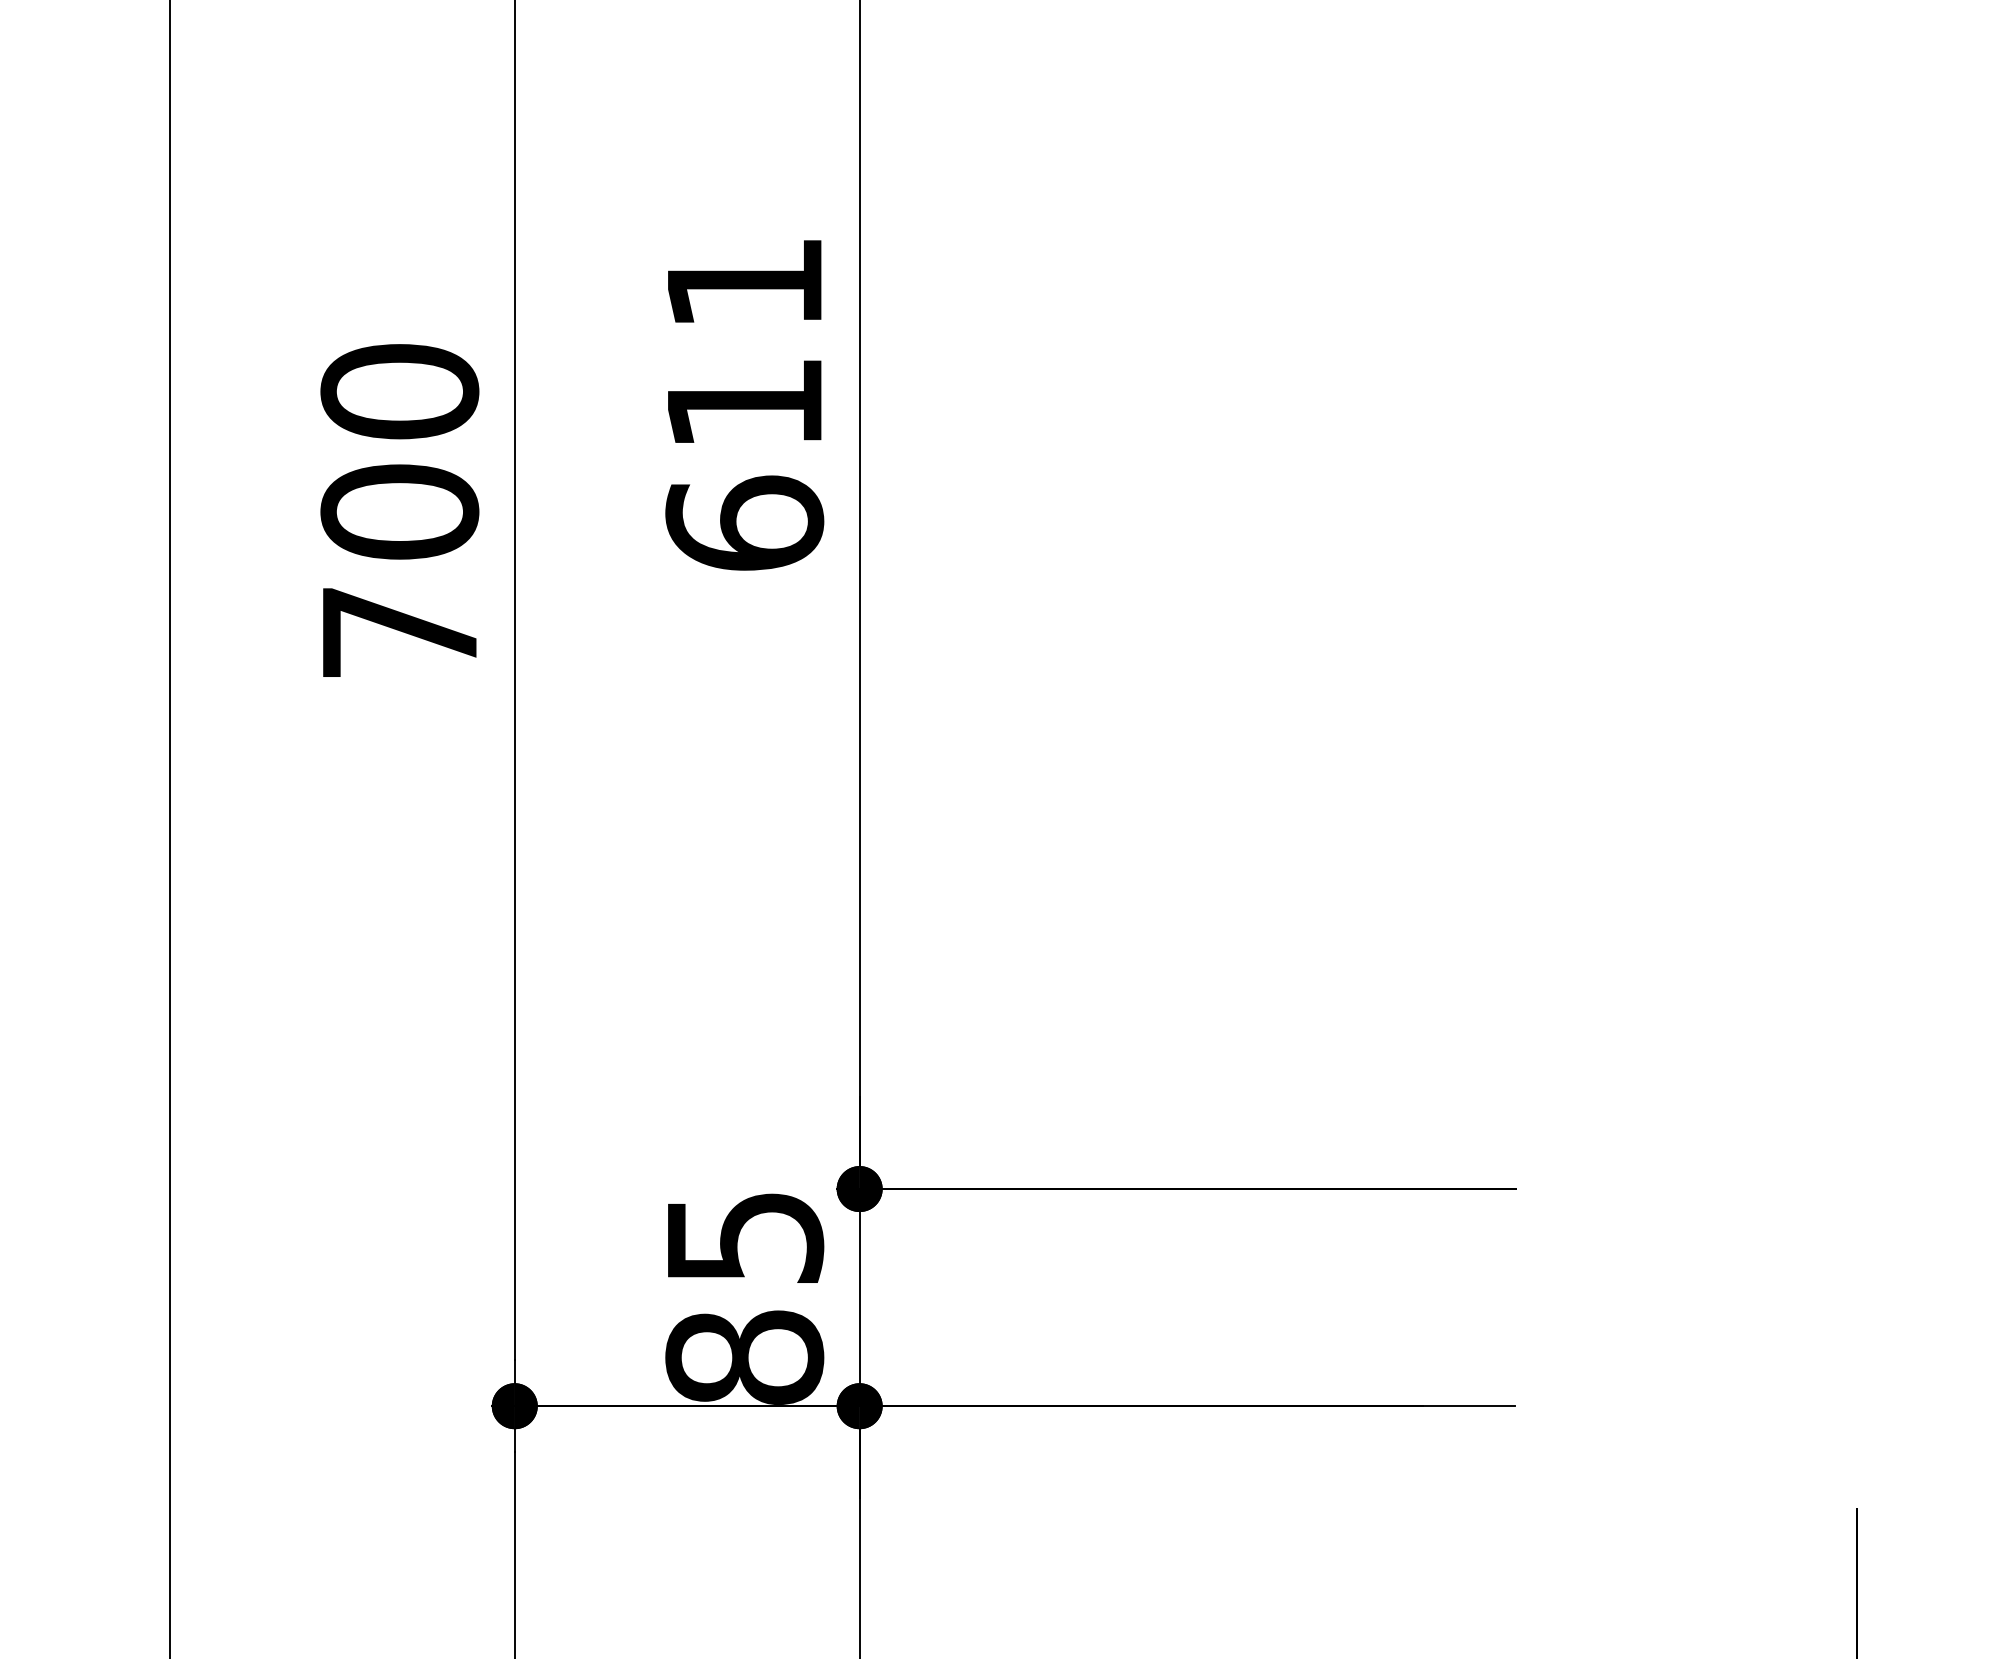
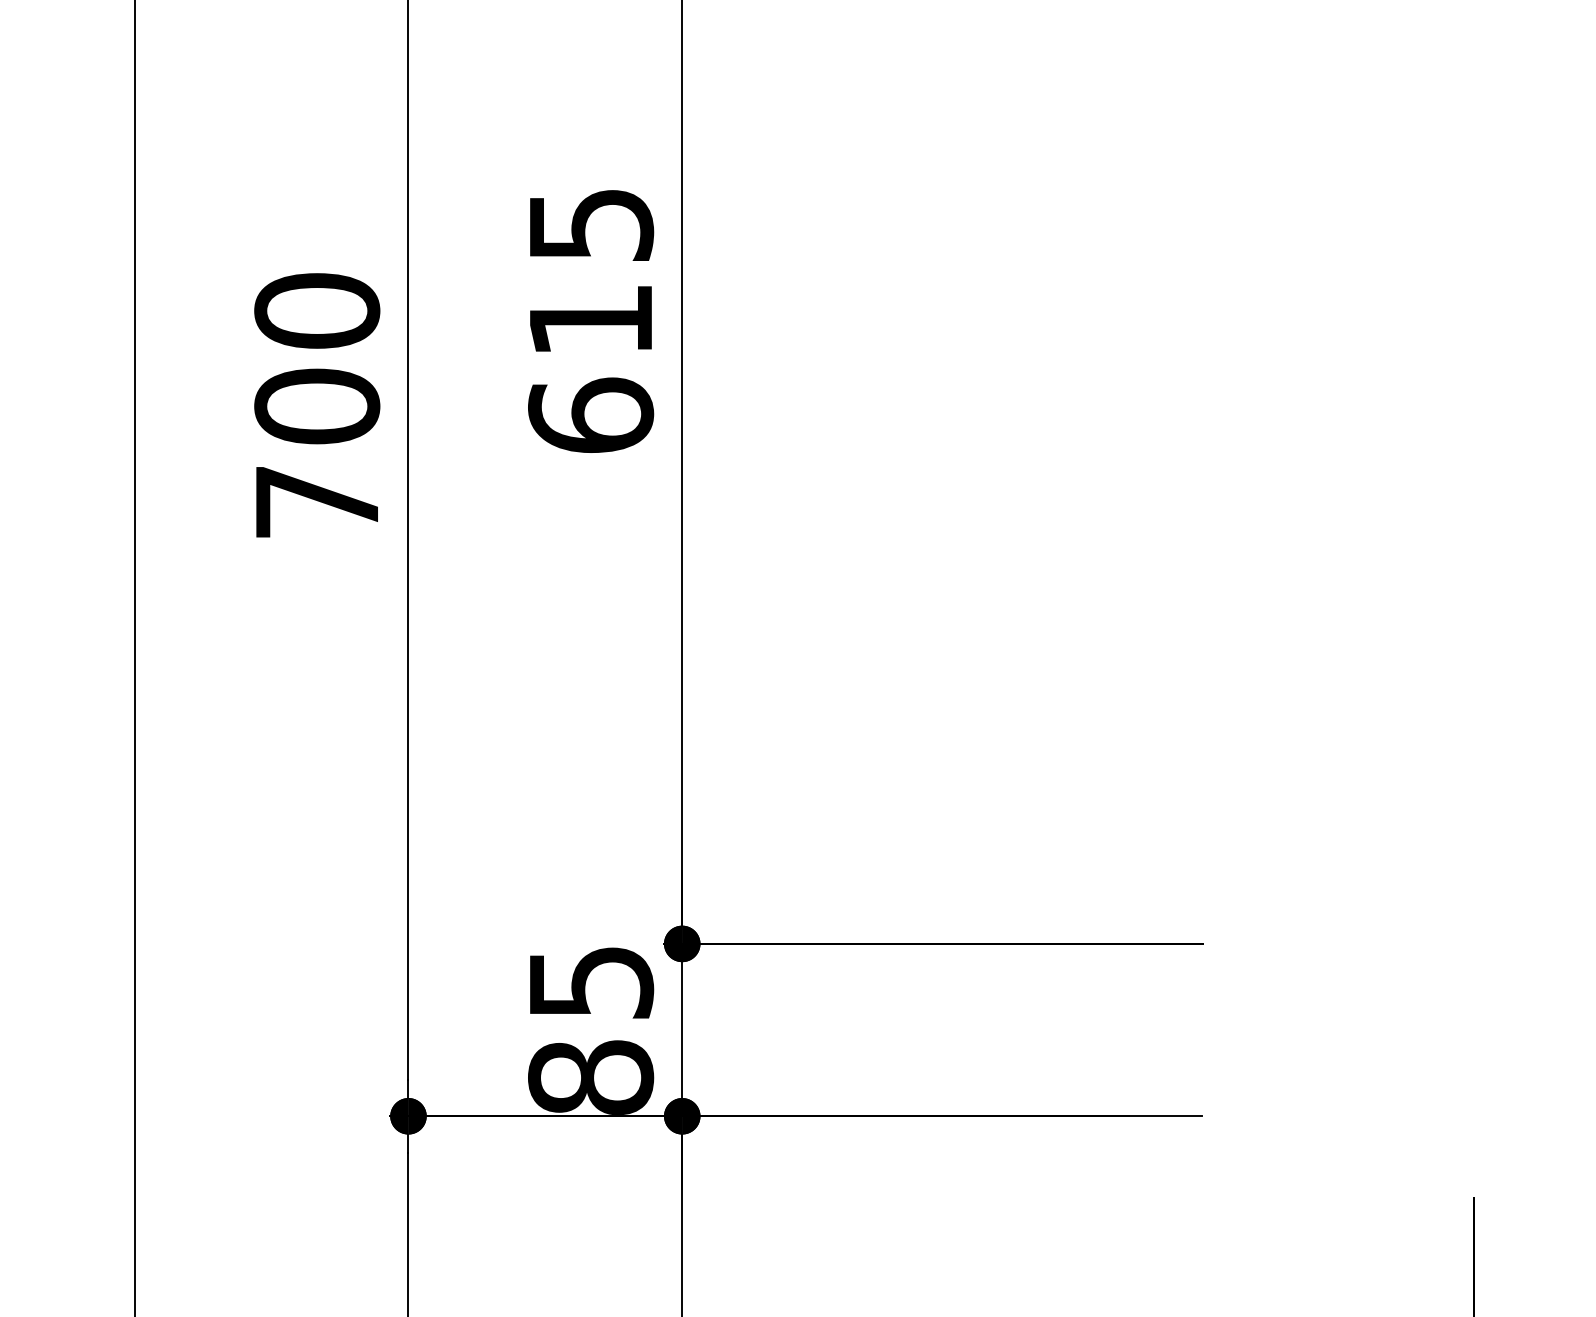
text: (746, 283) -> (592, 225), 611 -> 615

